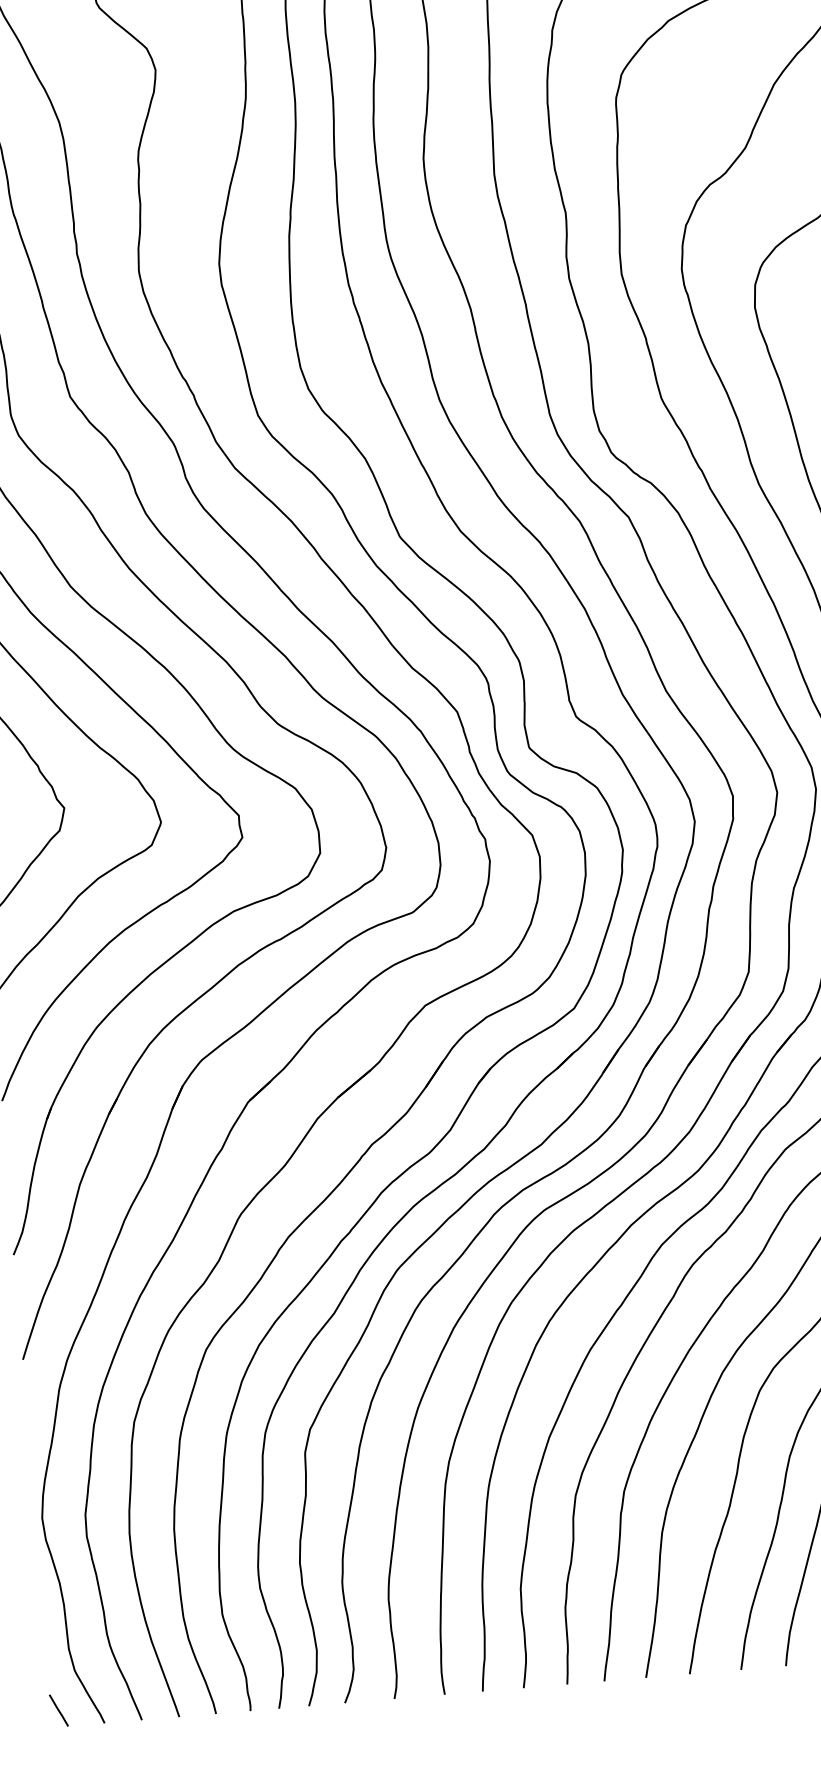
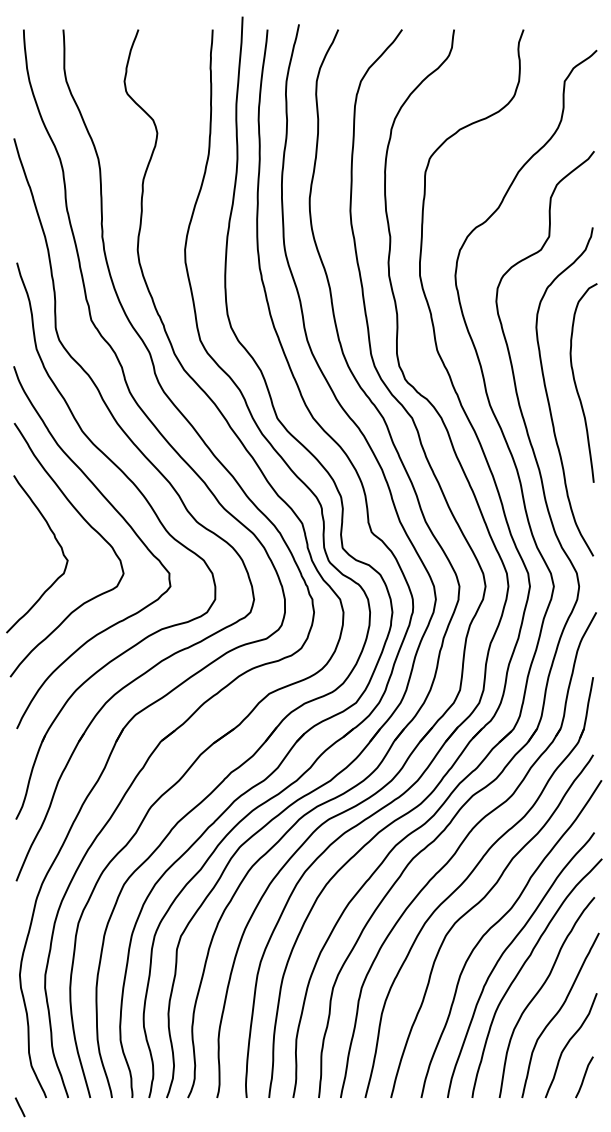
line: (57, 1711) -> (19, 1107), moved

